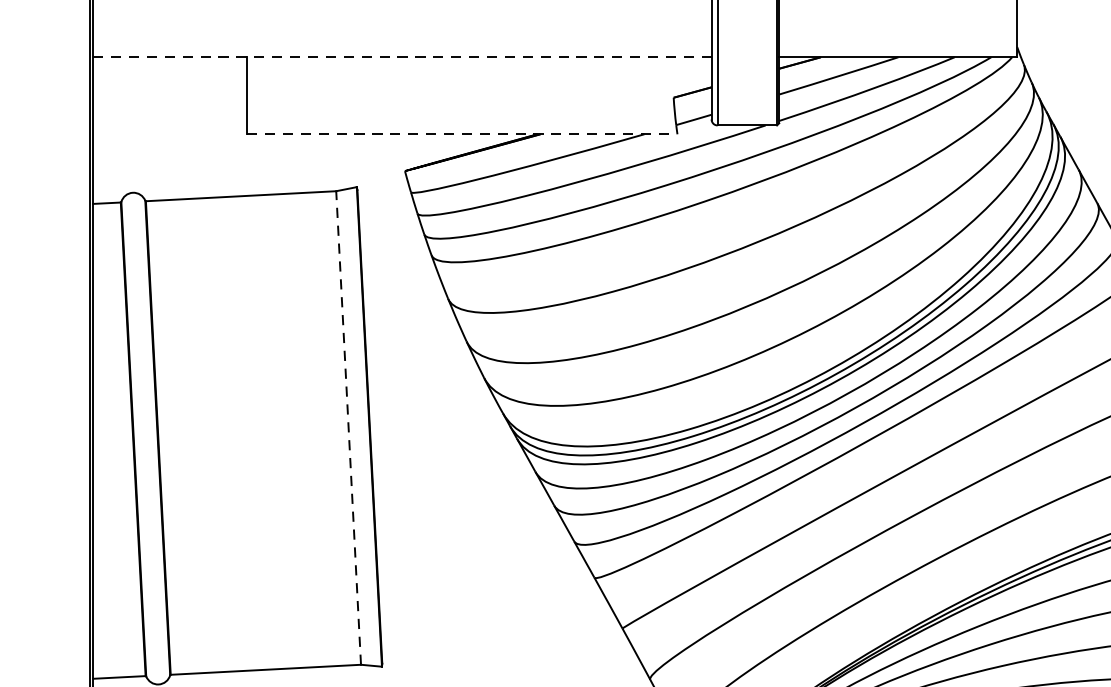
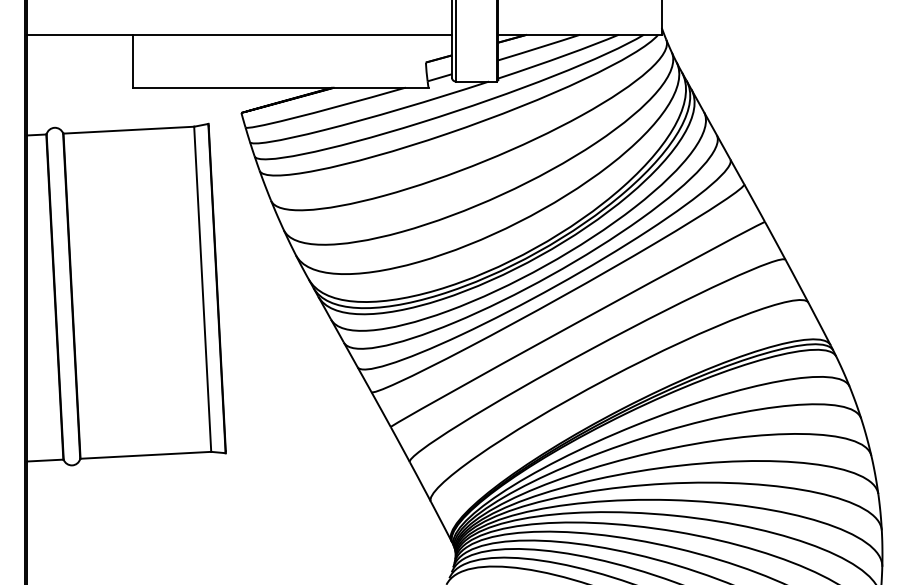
line: (403, 56) -> (240, 34), dashed -> solid
line: (461, 134) -> (280, 87), dashed -> solid
line: (348, 428) -> (202, 289), dashed -> solid

